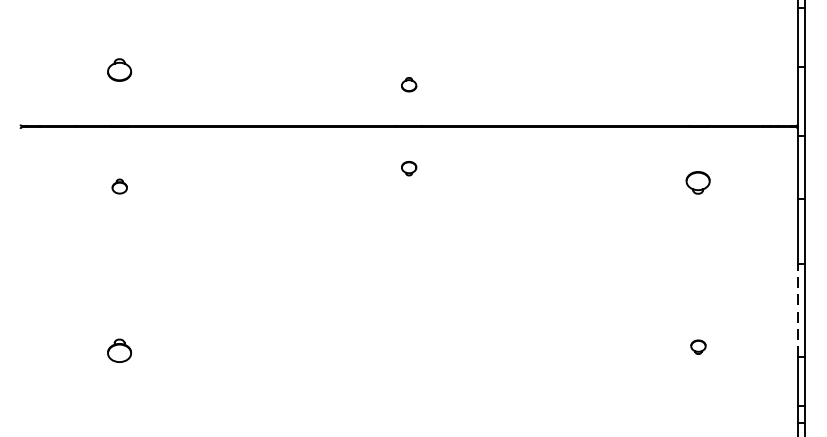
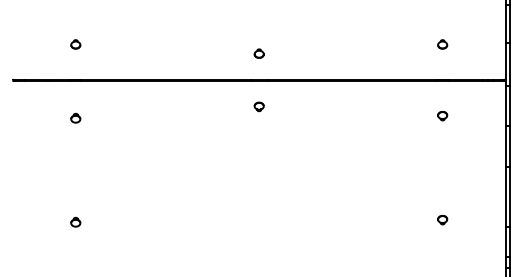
part: (119, 70) -> (75, 44), size x0.62
part: (698, 70) -> (442, 44), added
part: (698, 183) -> (442, 116), size x0.62
line: (797, 311) -> (505, 197), dashed -> solid
part: (119, 349) -> (75, 221), size x0.62

